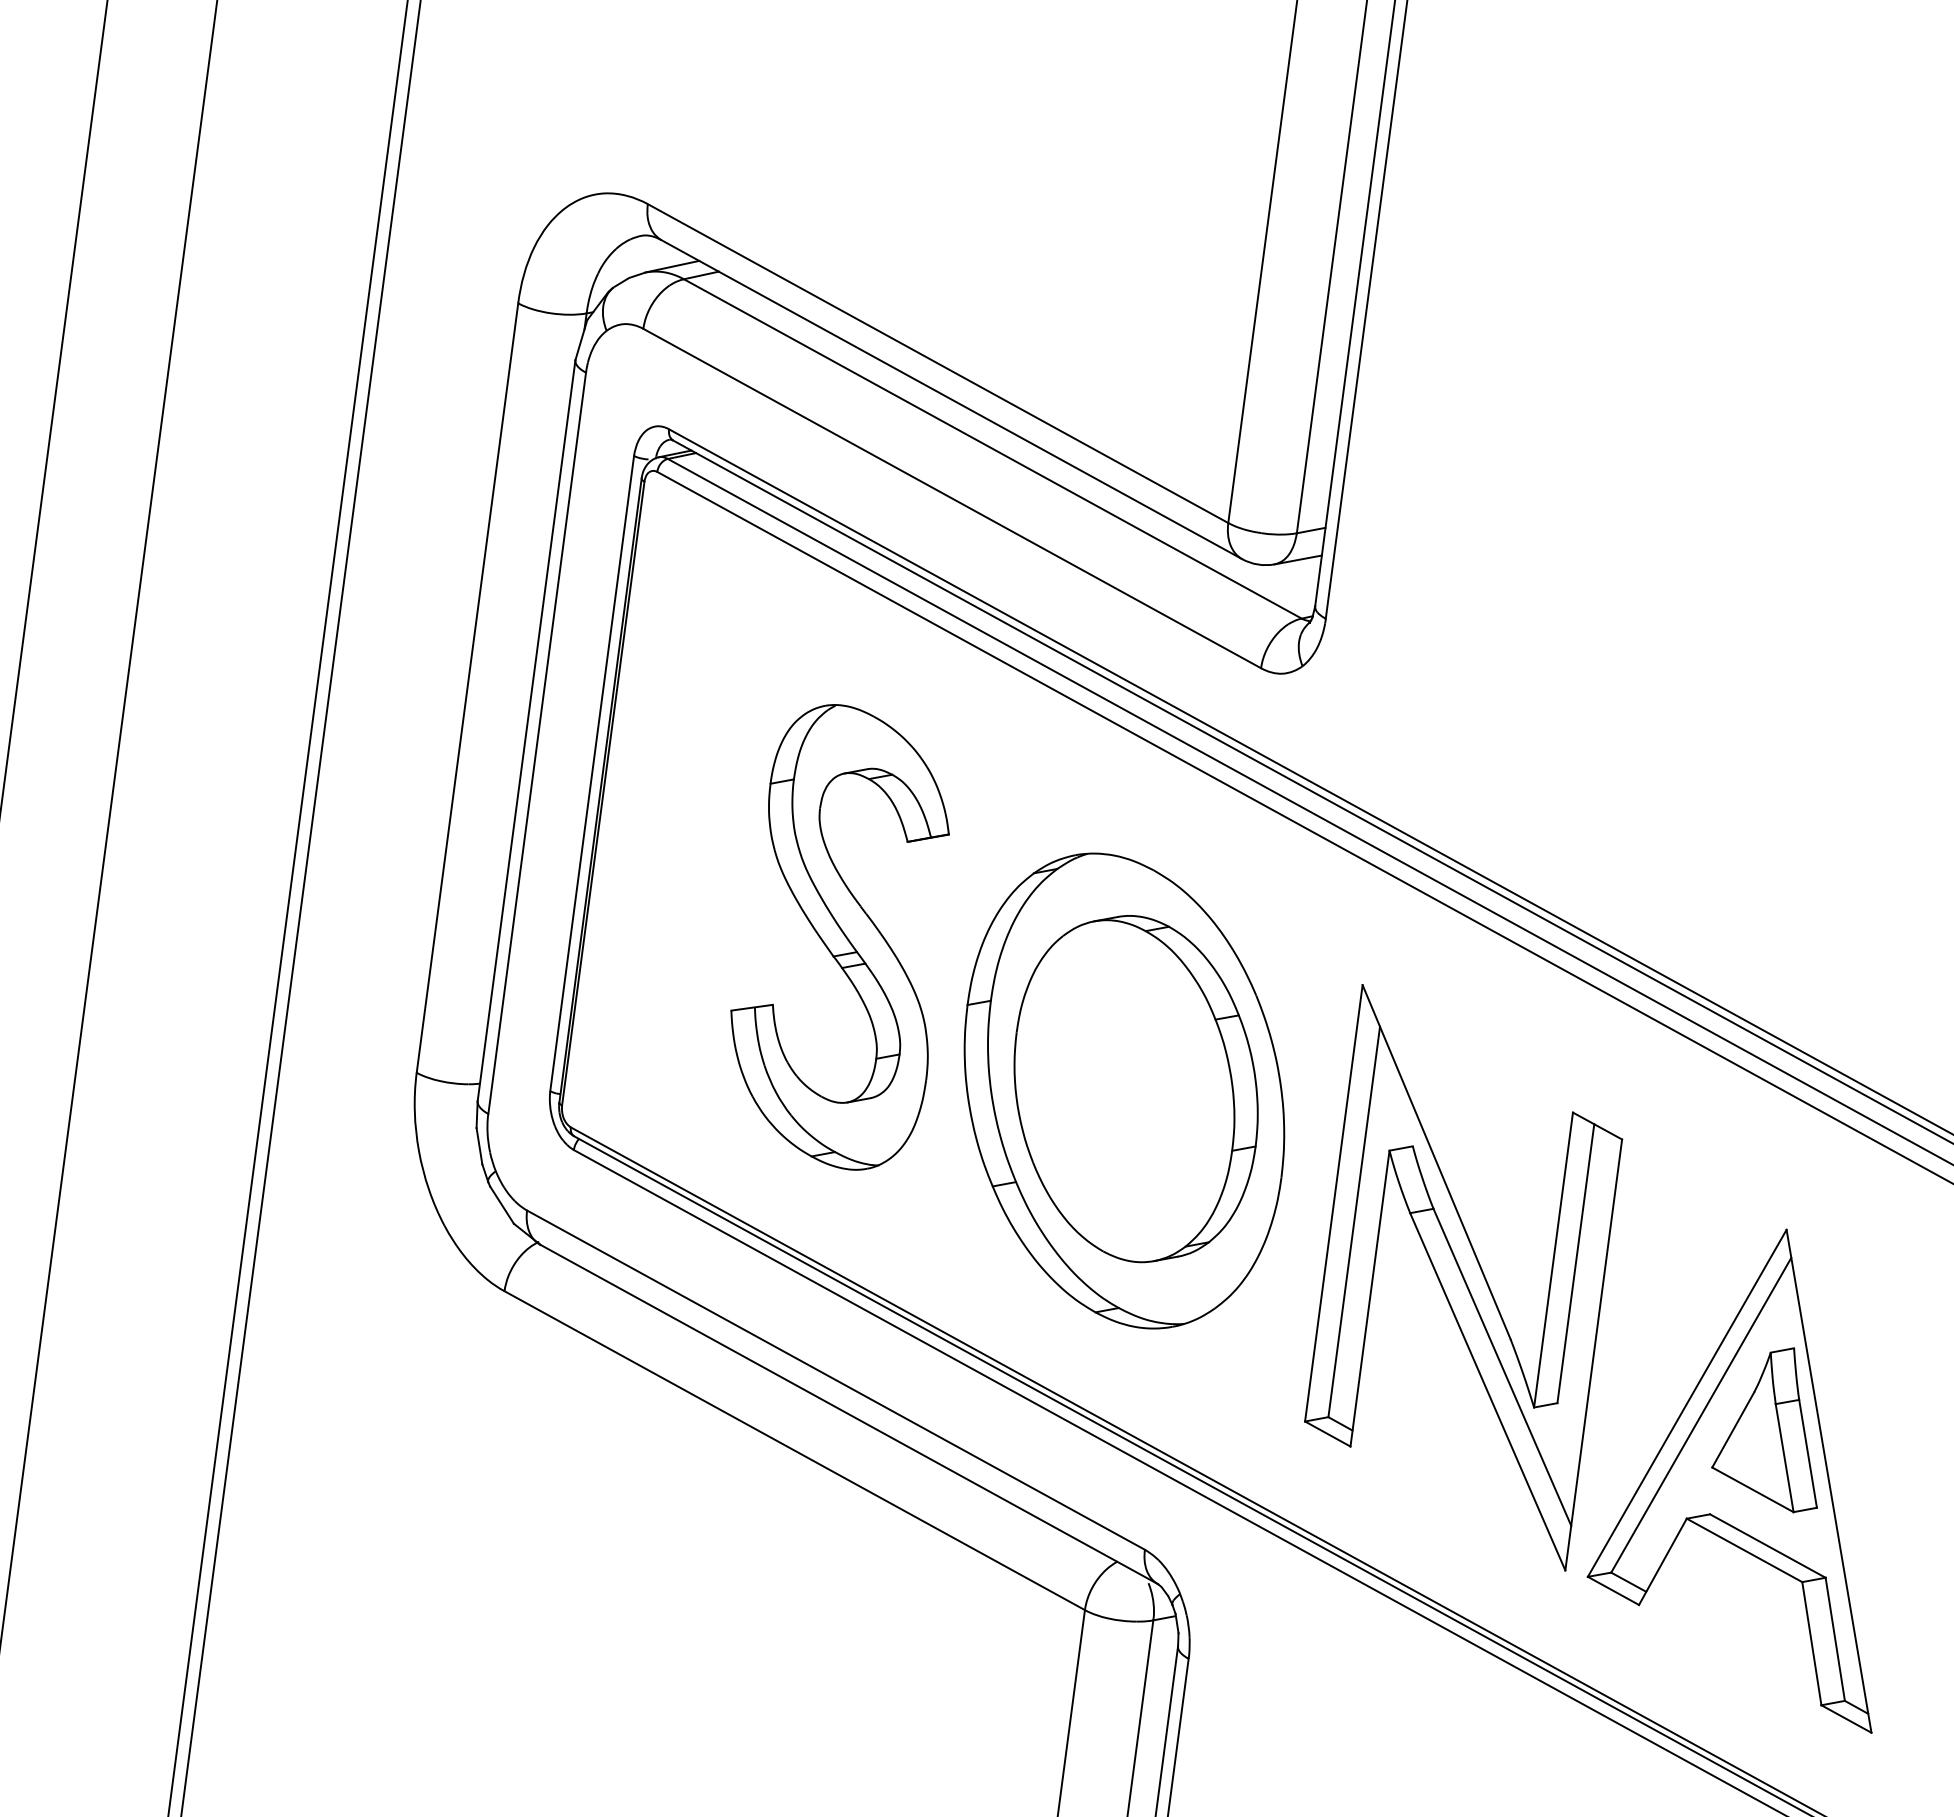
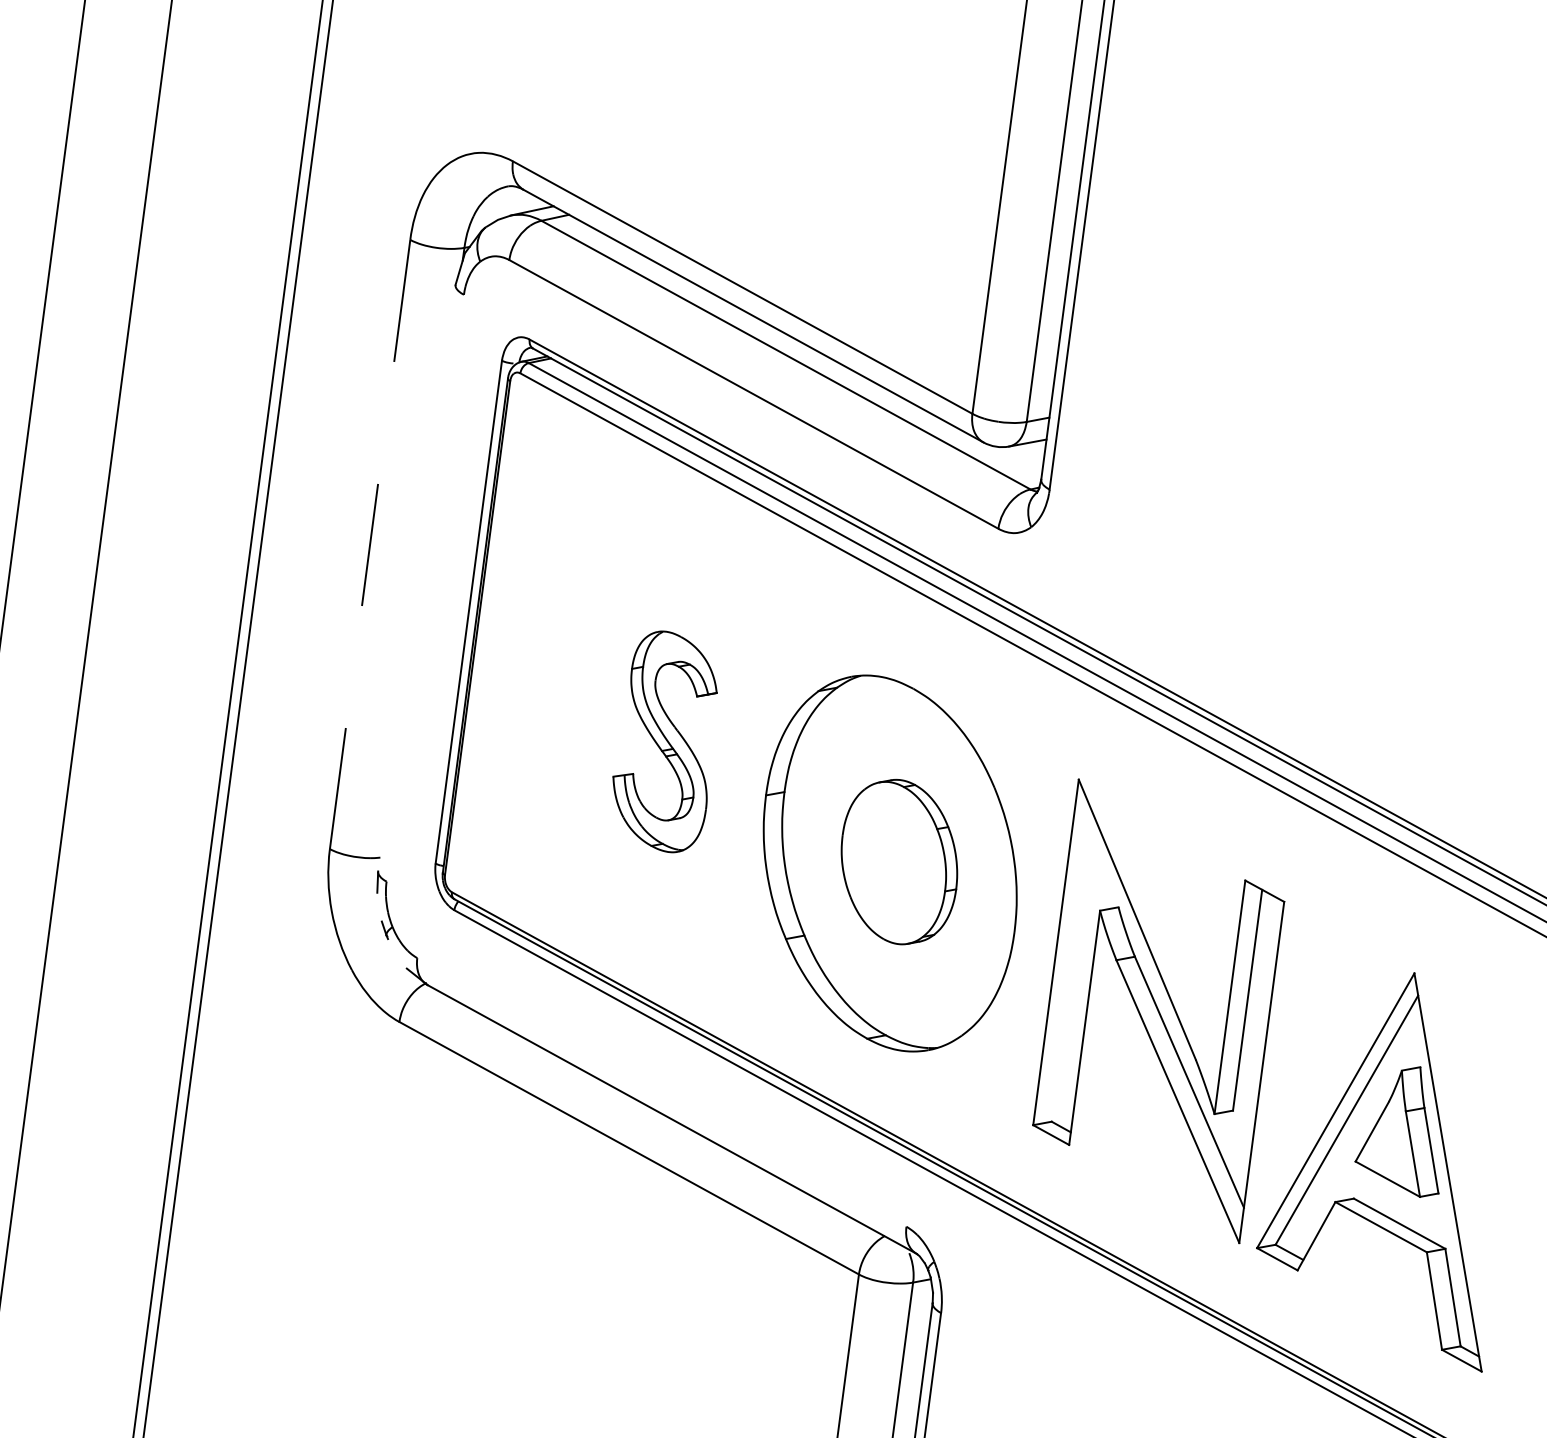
line: (467, 688) -> (370, 544), solid -> dashed
line: (526, 730) -> (416, 578), removed
line: (537, 742) -> (425, 587), removed
part: (839, 937) -> (664, 741), size x0.6
part: (1135, 1089) -> (898, 862), size x0.6
line: (479, 1145) -> (379, 906), removed
line: (501, 1204) -> (397, 953), removed
line: (1354, 1221) -> (1072, 966), removed
line: (835, 1379) -> (661, 1091), removed

